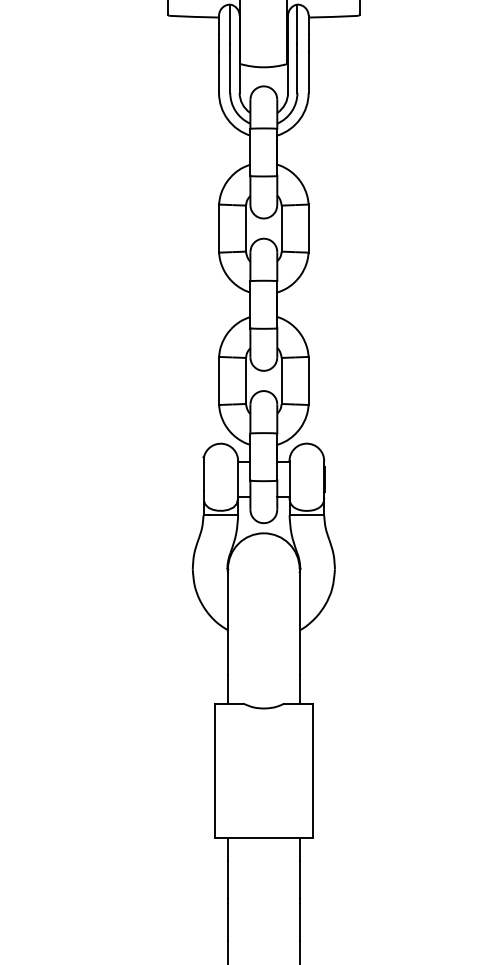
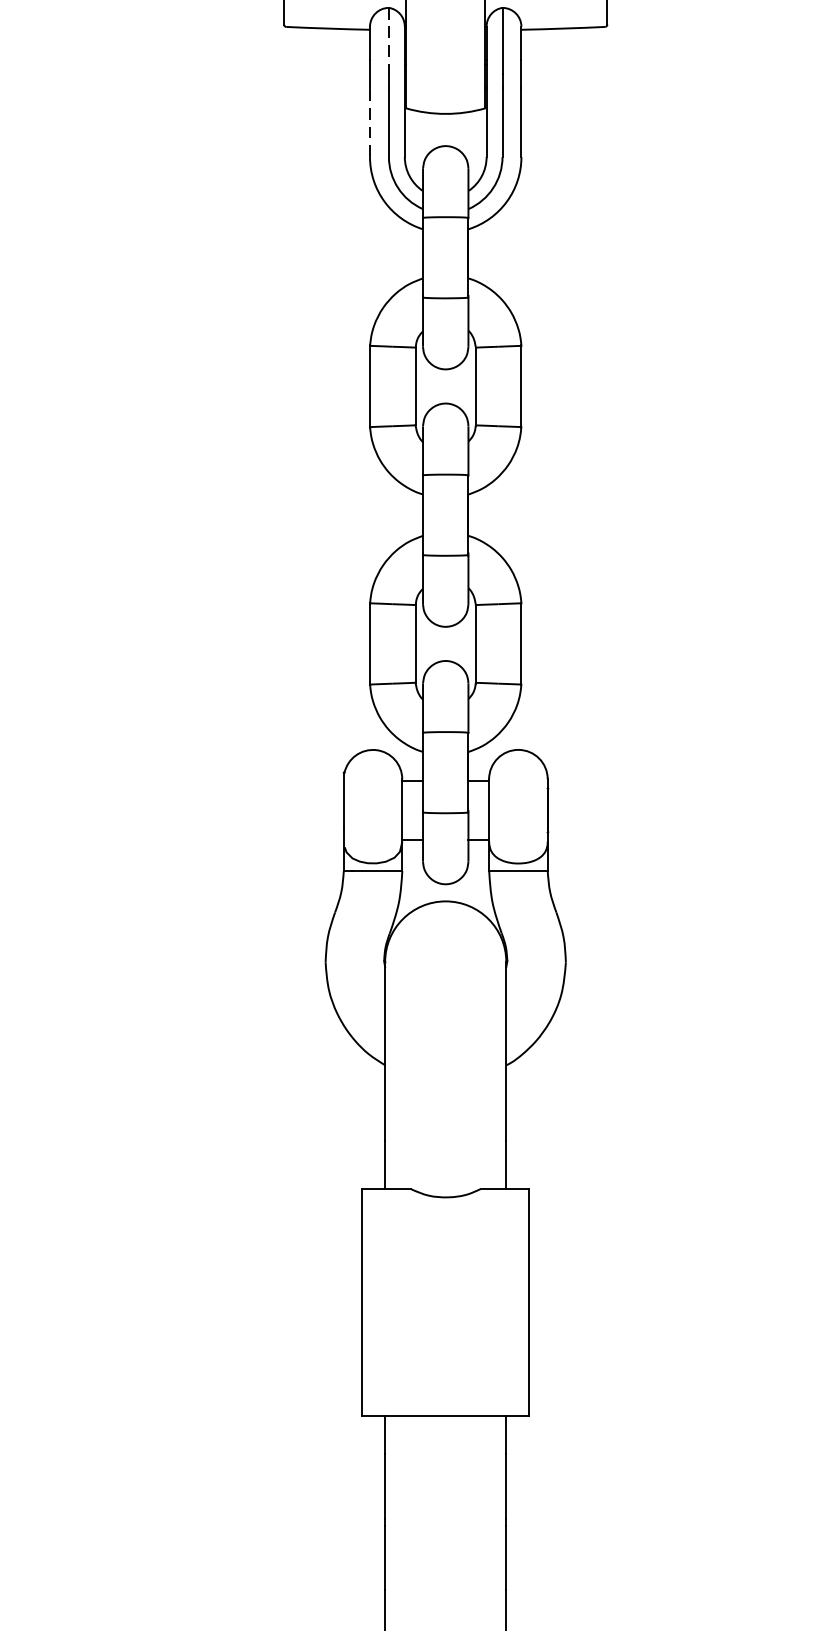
line: (230, 24) -> (389, 41), solid -> dashed
line: (219, 71) -> (370, 120), solid -> dashed

